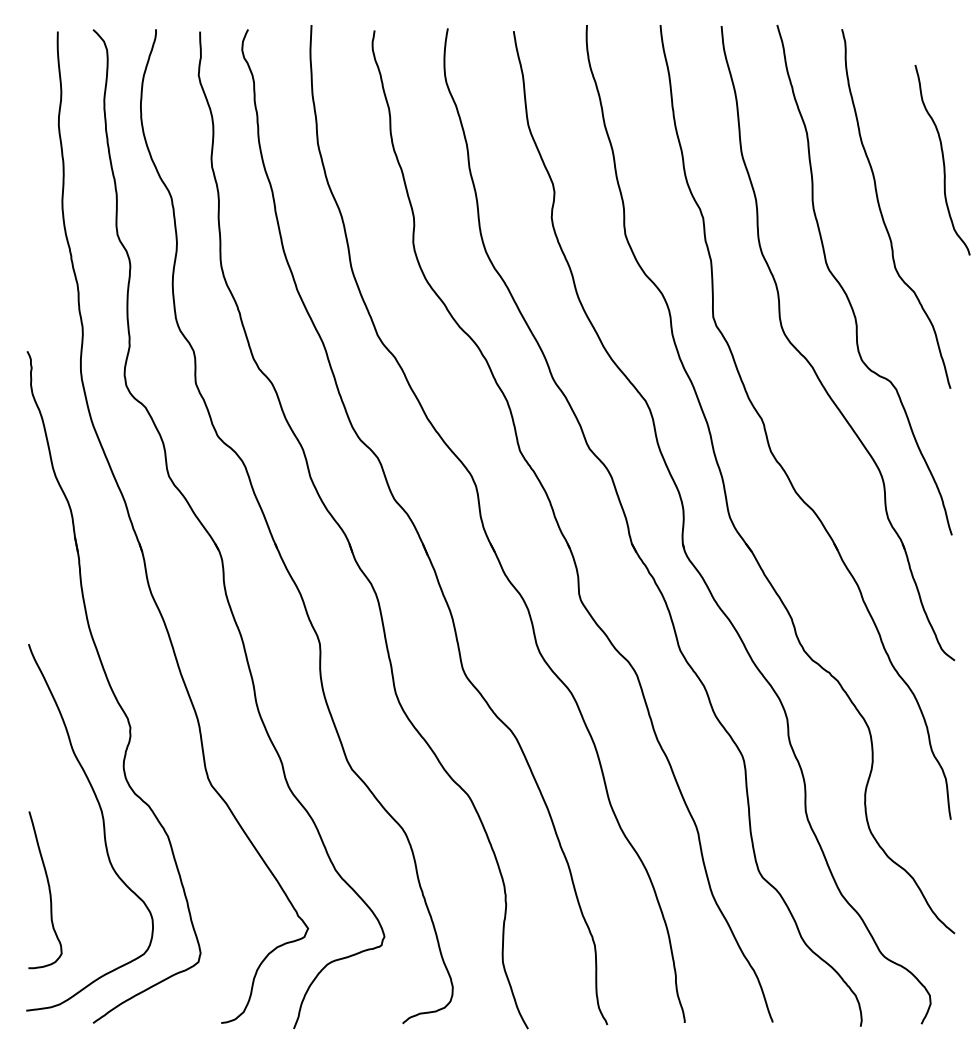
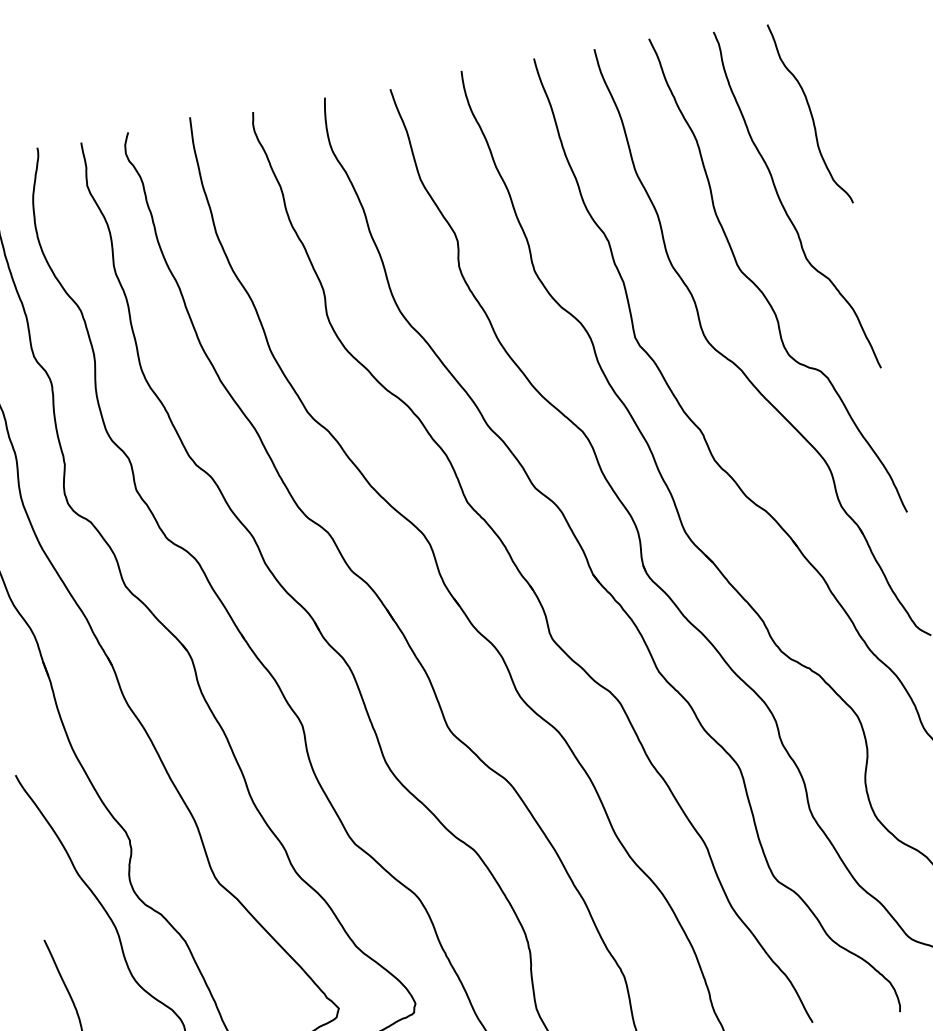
curve: (942, 160) -> (810, 114), moved

